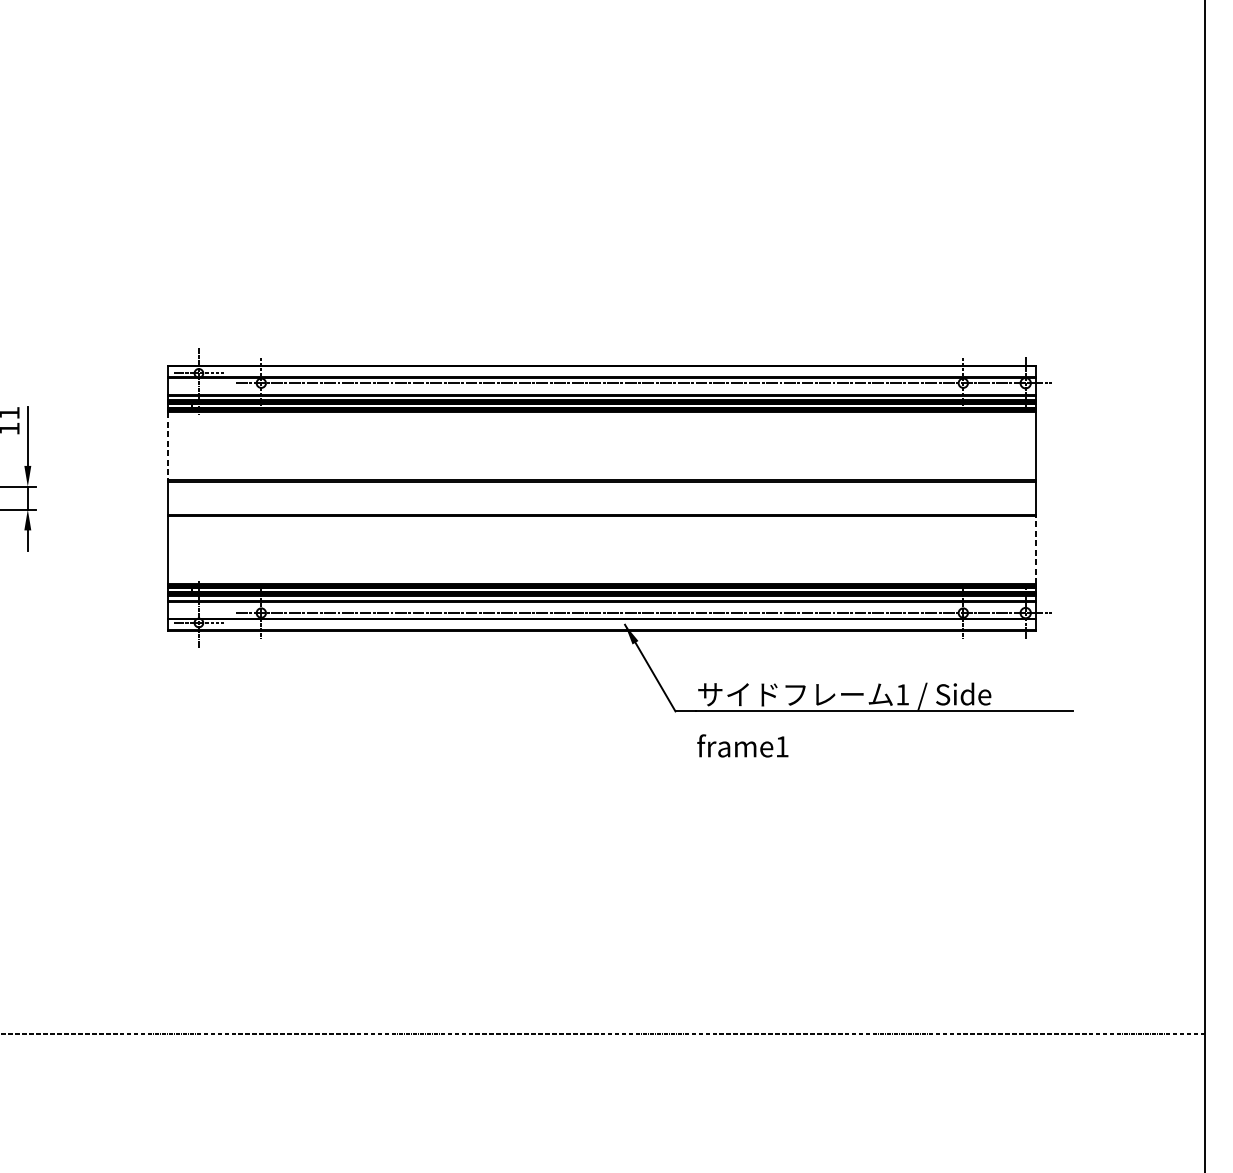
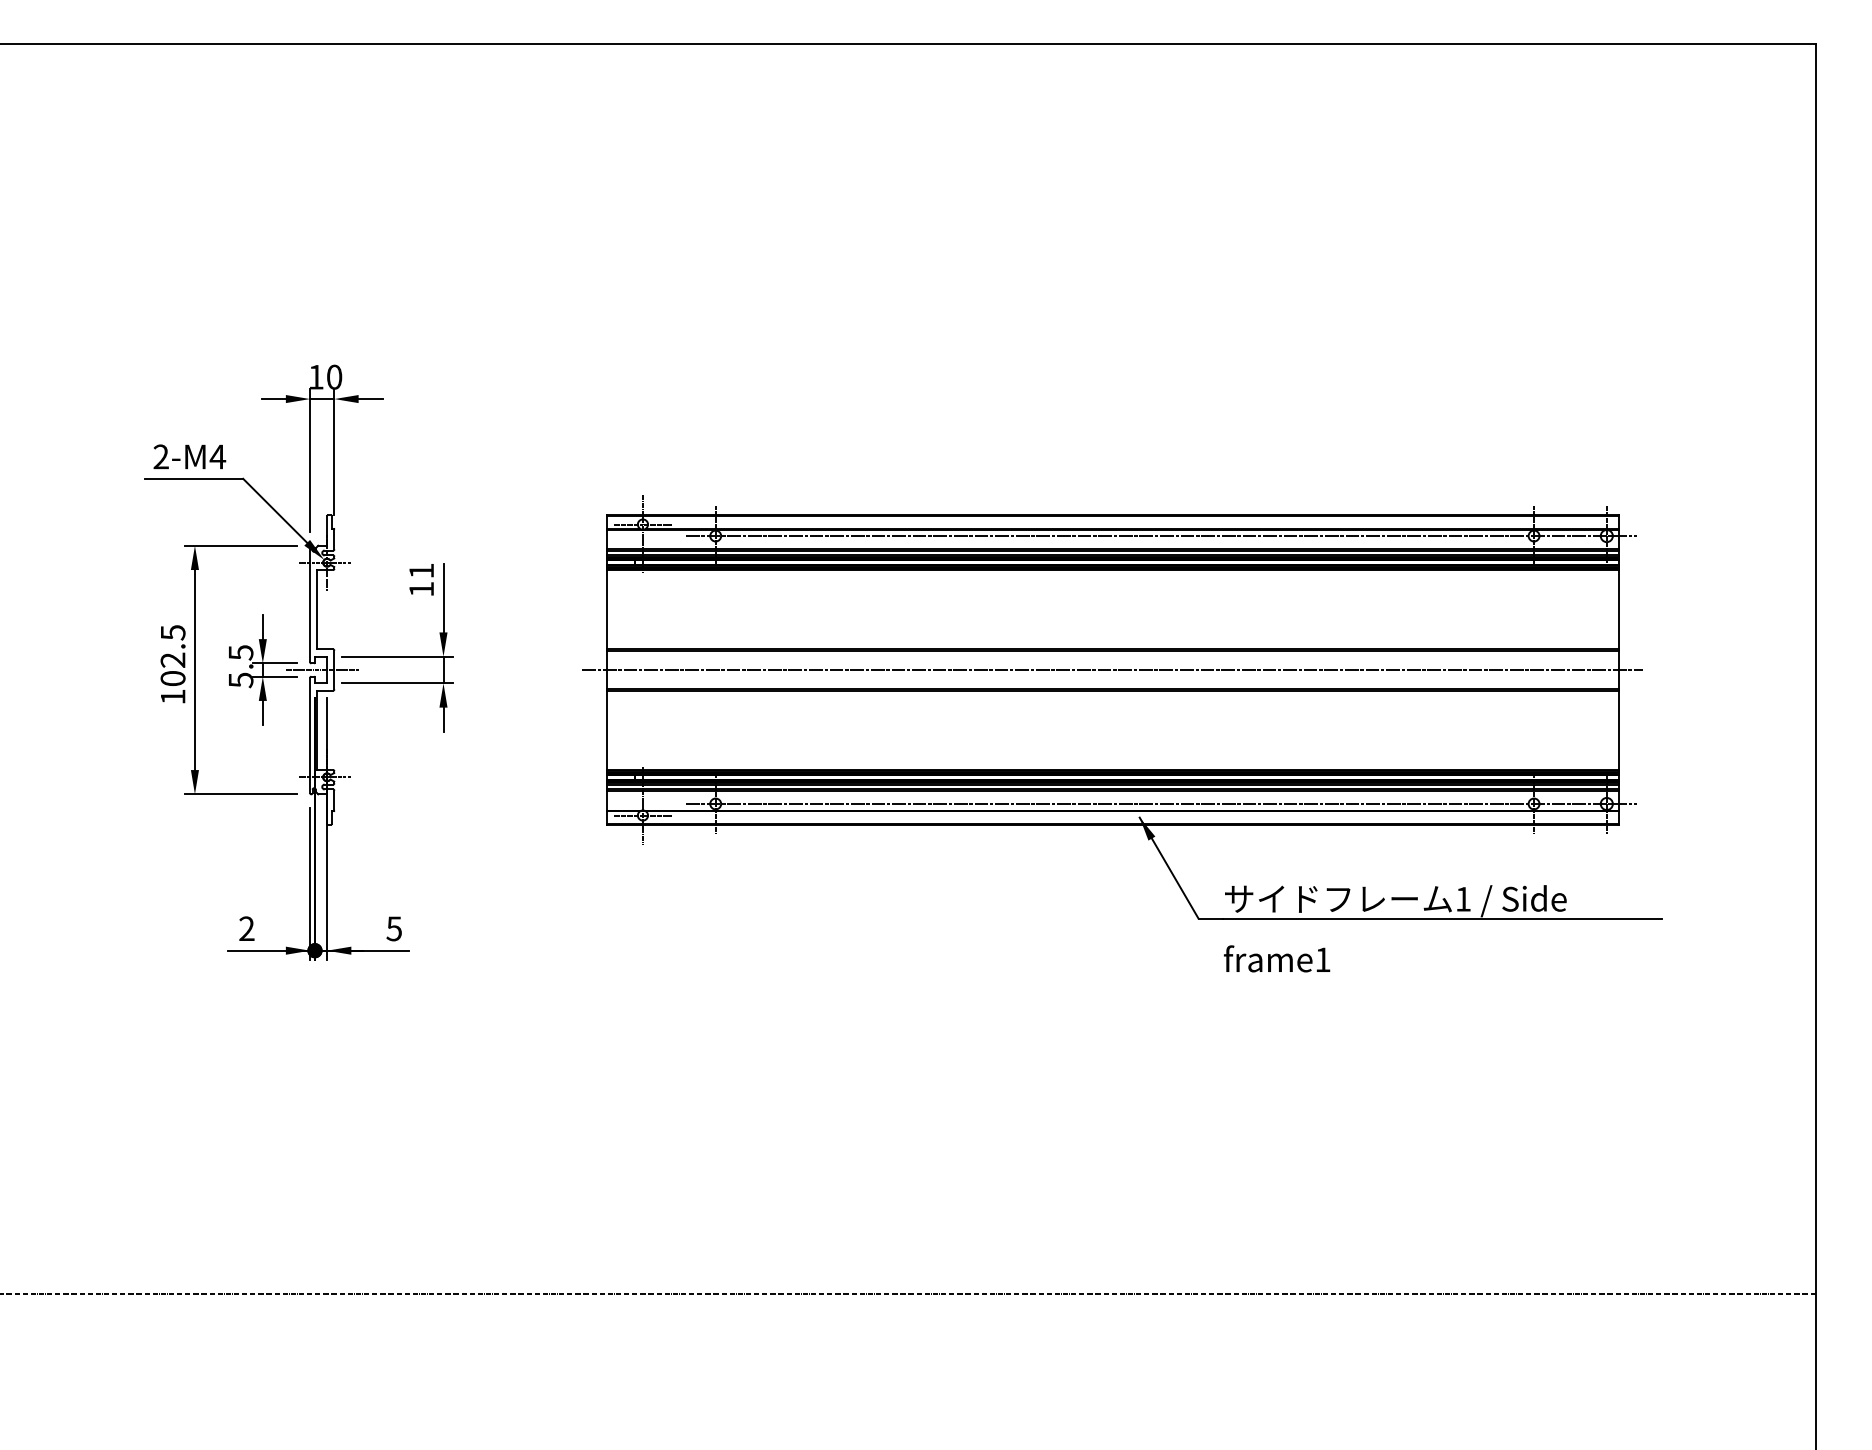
line: (167, 446) -> (606, 609), dashed -> solid
line: (601, 498) -> (1112, 670), added
line: (1035, 550) -> (1618, 730), dashed -> solid

